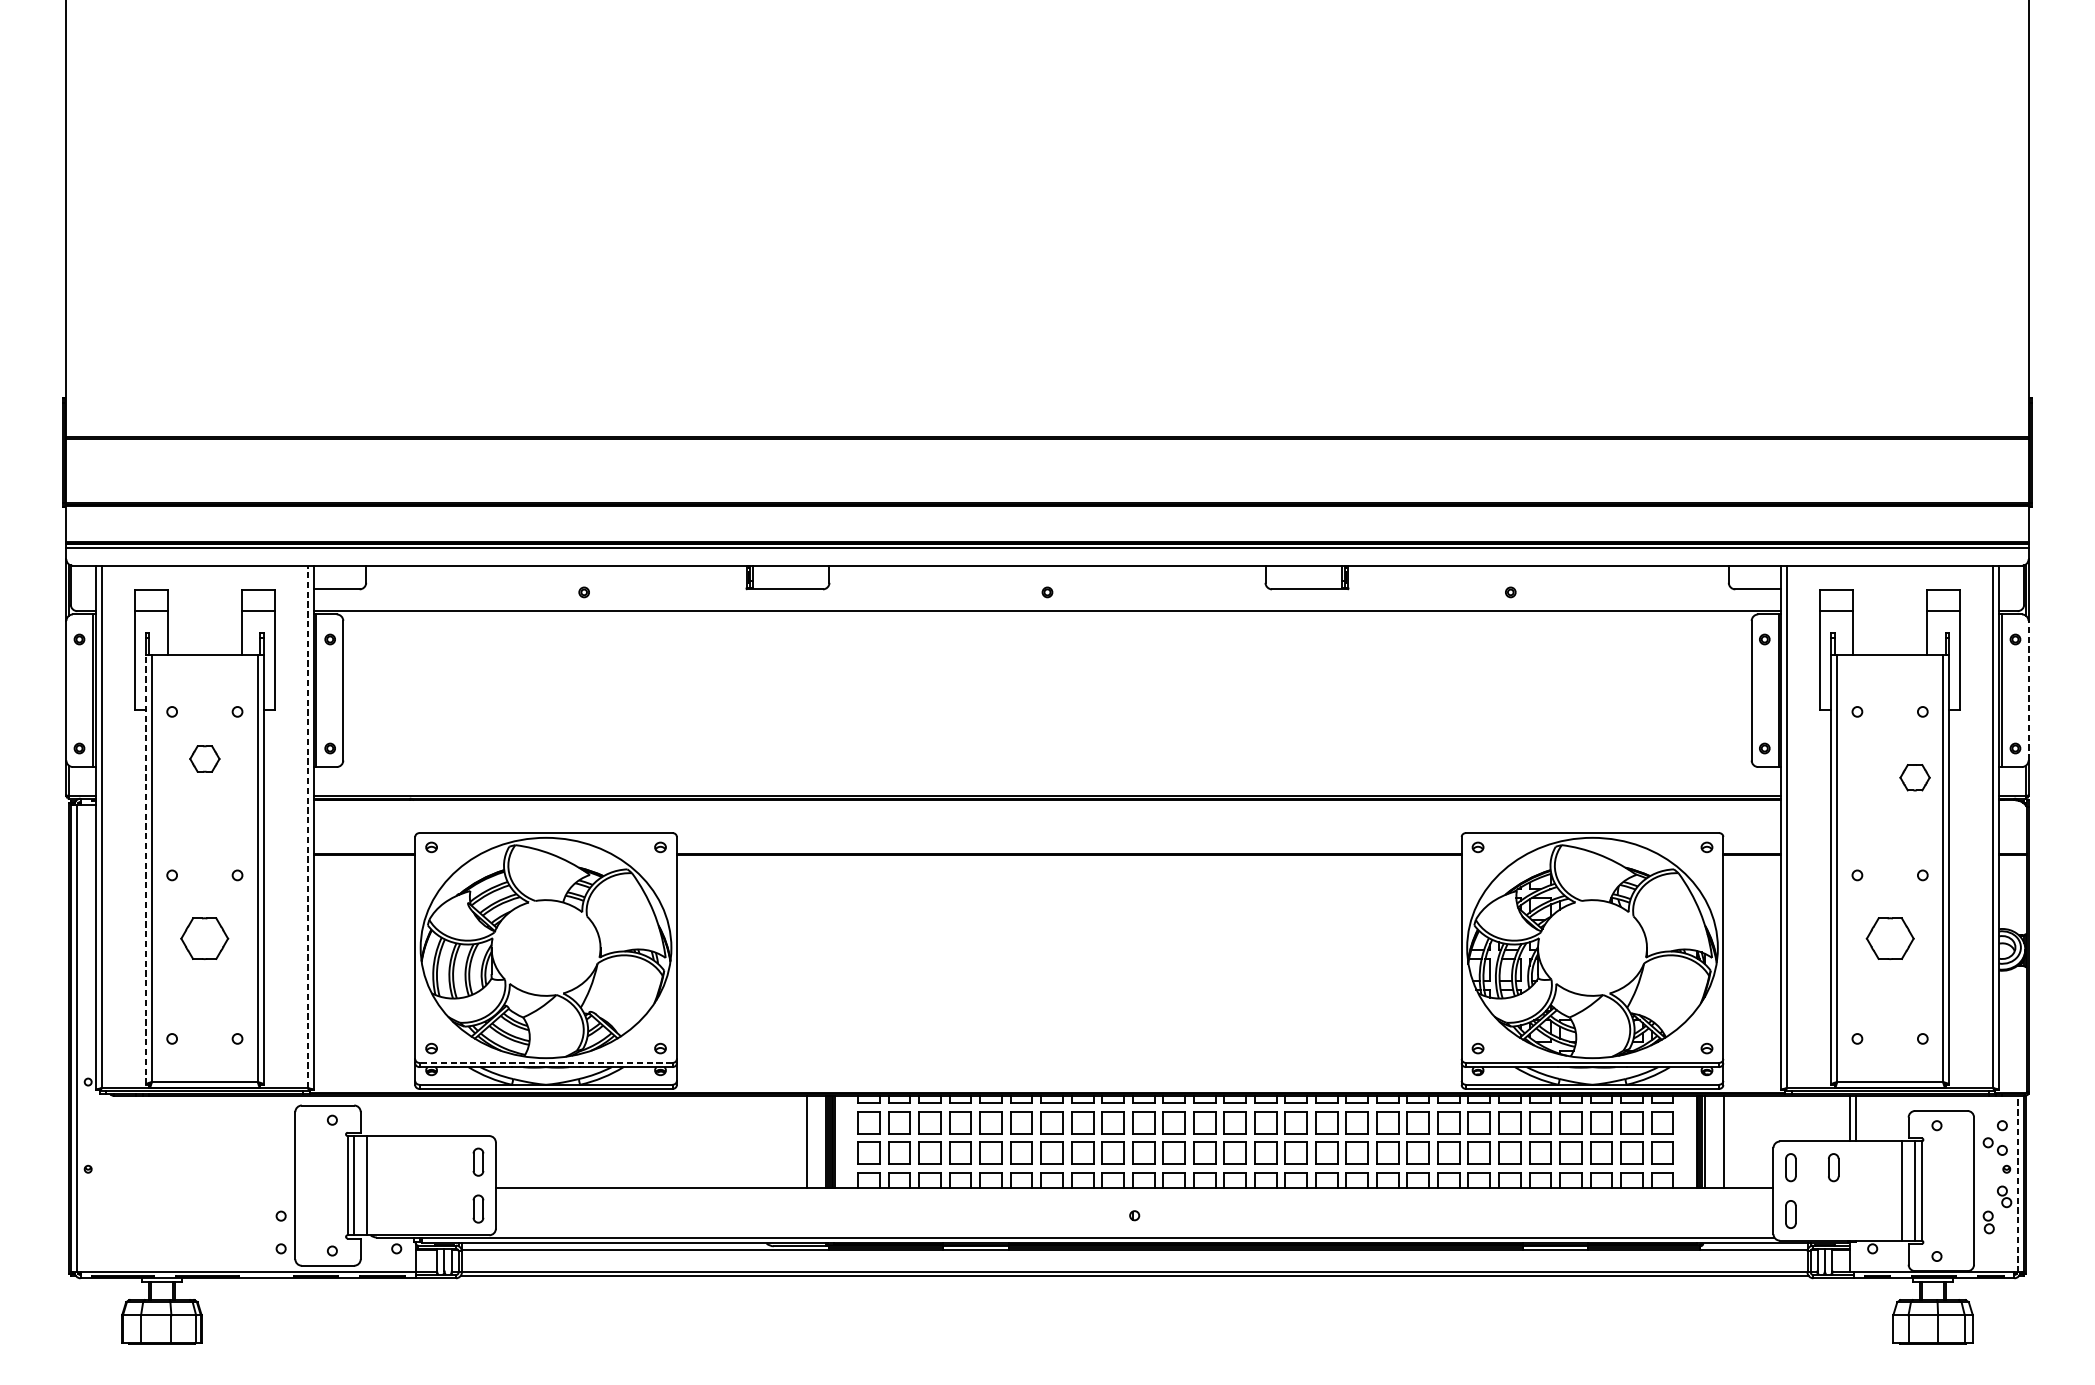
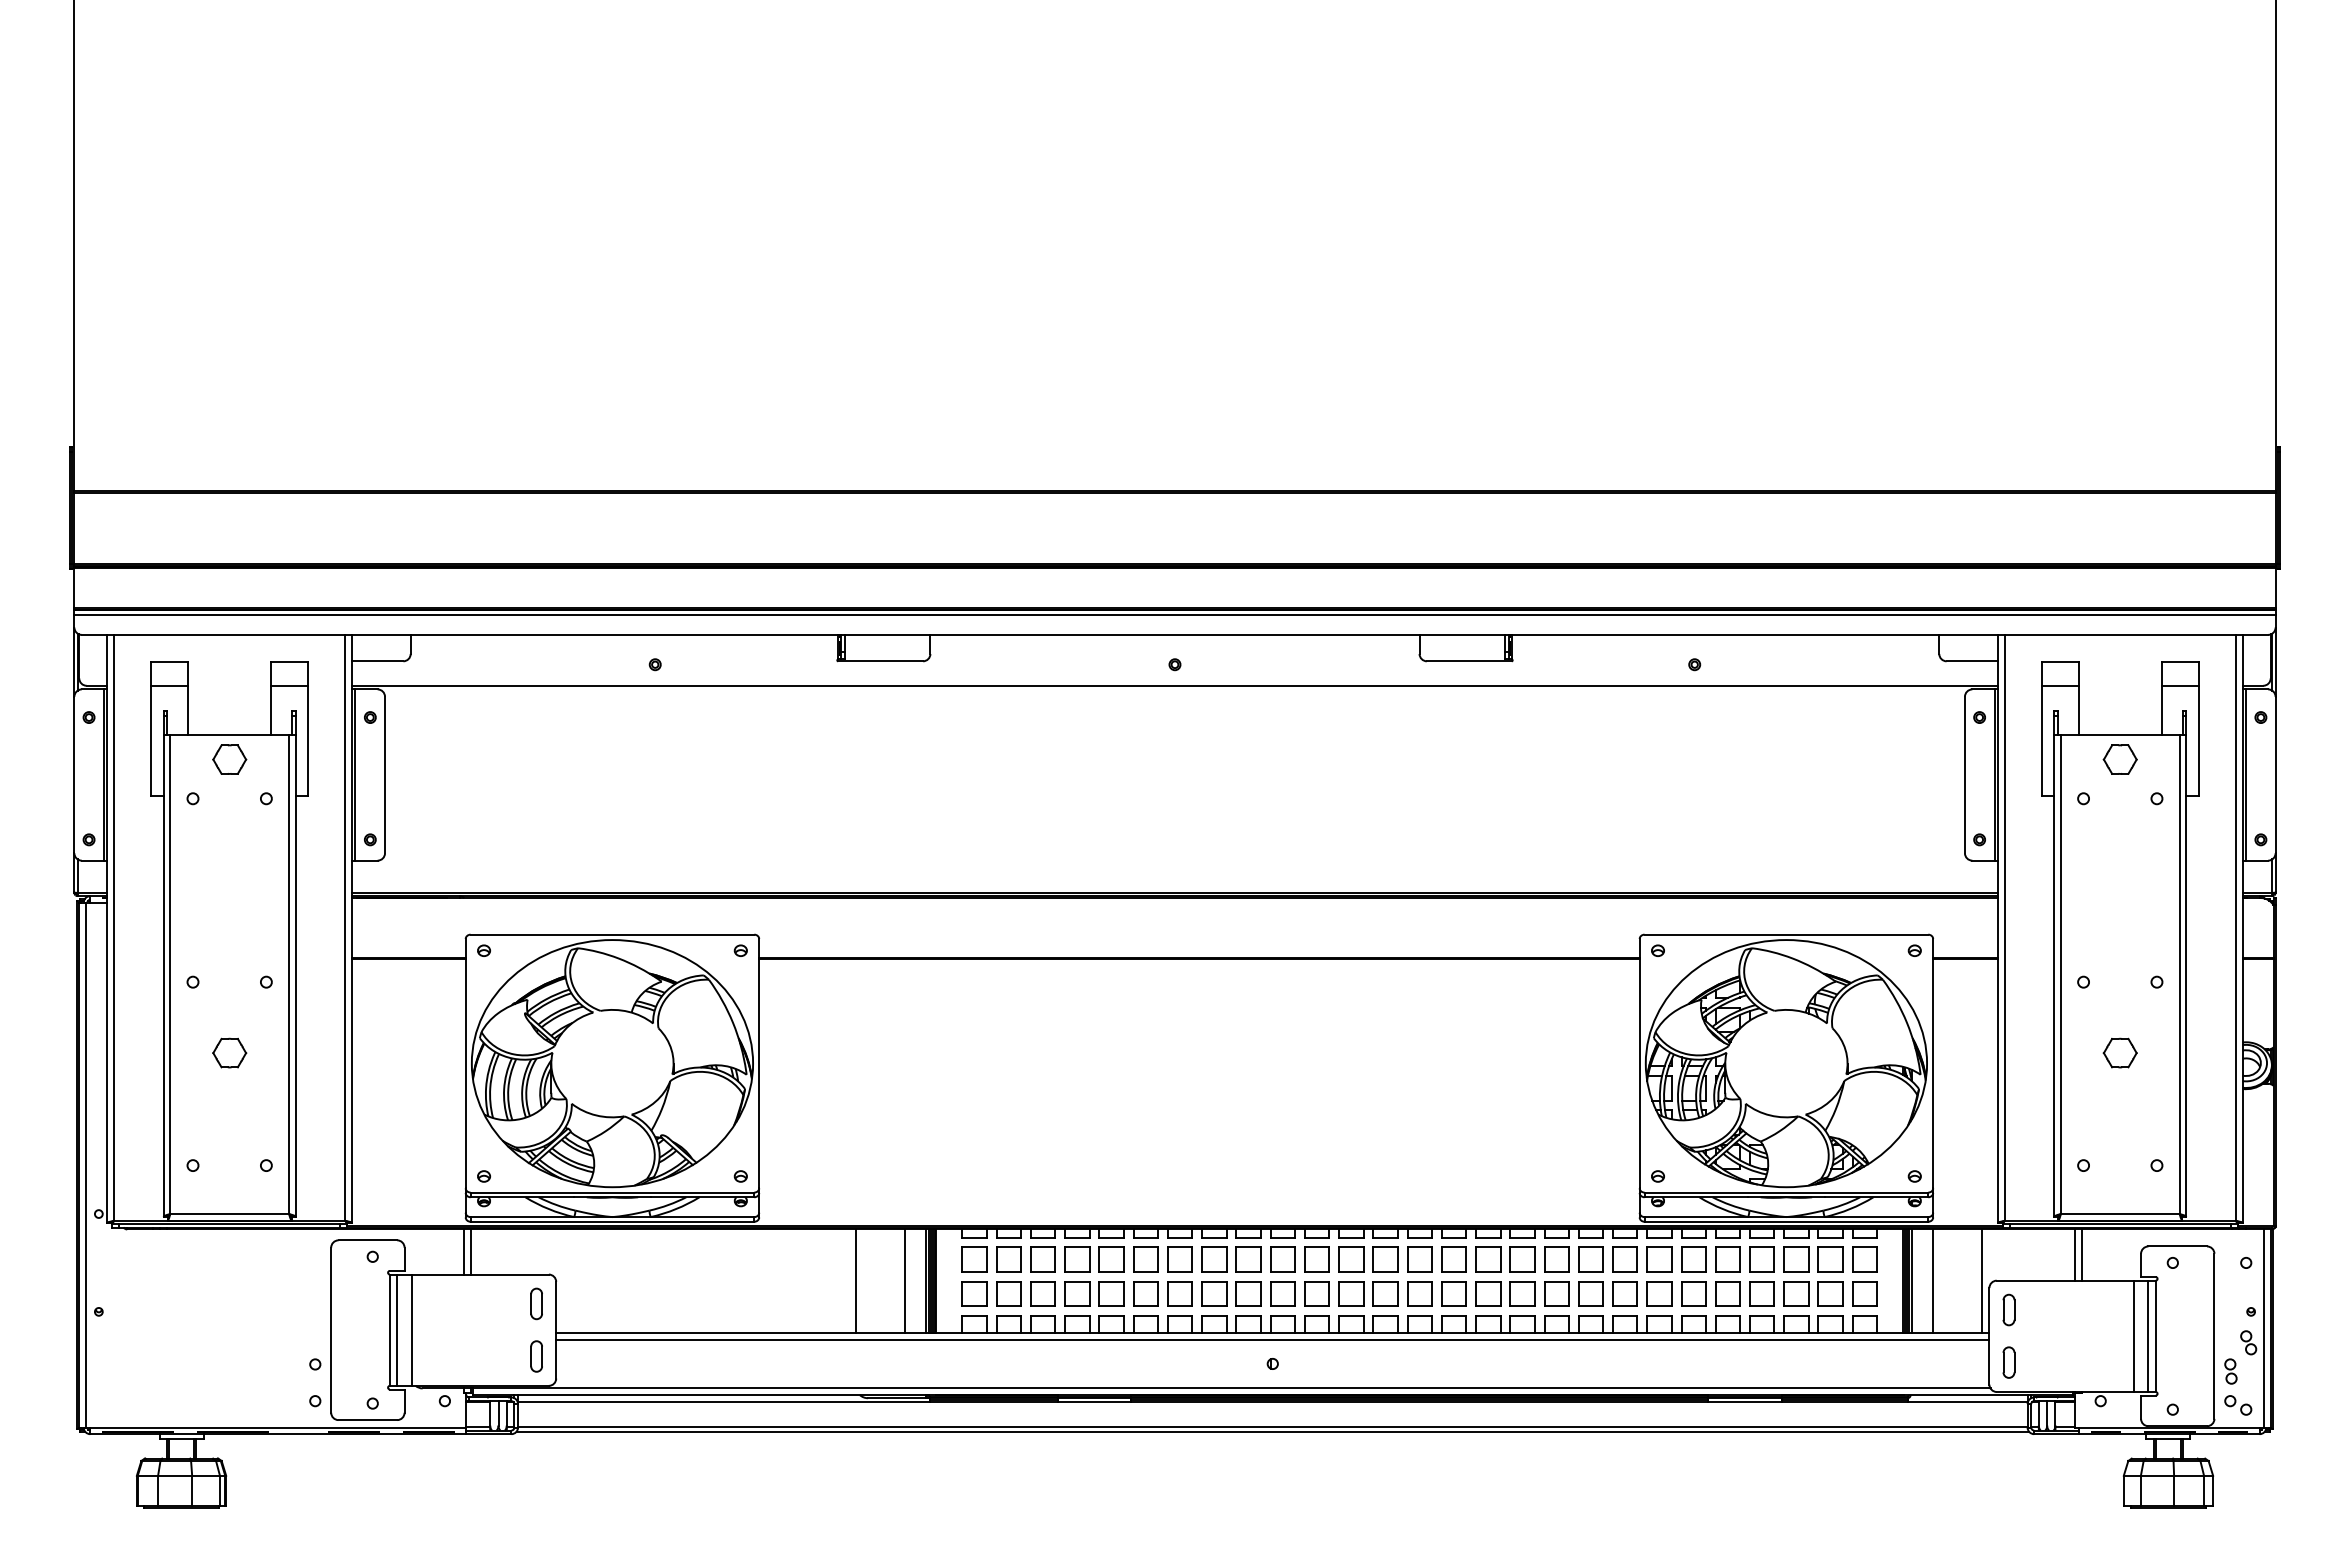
line: (2028, 690) -> (2275, 774), dashed -> solid
part: (204, 758) -> (229, 759), moved
part: (1914, 777) -> (2119, 759), moved
line: (308, 826) -> (345, 927), dashed -> solid
line: (145, 869) -> (163, 975), dashed -> solid
part: (204, 938) -> (229, 1052), size x0.62
part: (1889, 938) -> (2119, 1052), size x0.62
line: (546, 1062) -> (612, 1192), dashed -> solid
line: (414, 1115) -> (464, 1251), added
line: (419, 1115) -> (470, 1251), added
line: (762, 1141) -> (855, 1280), added
line: (1767, 1141) -> (1982, 1280), added
part: (1995, 1146) -> (2238, 1405), moved
part: (1833, 1167) -> (2056, 1309), removed
line: (2018, 1184) -> (2264, 1328), dashed -> solid
line: (1134, 1193) -> (1272, 1339), added

